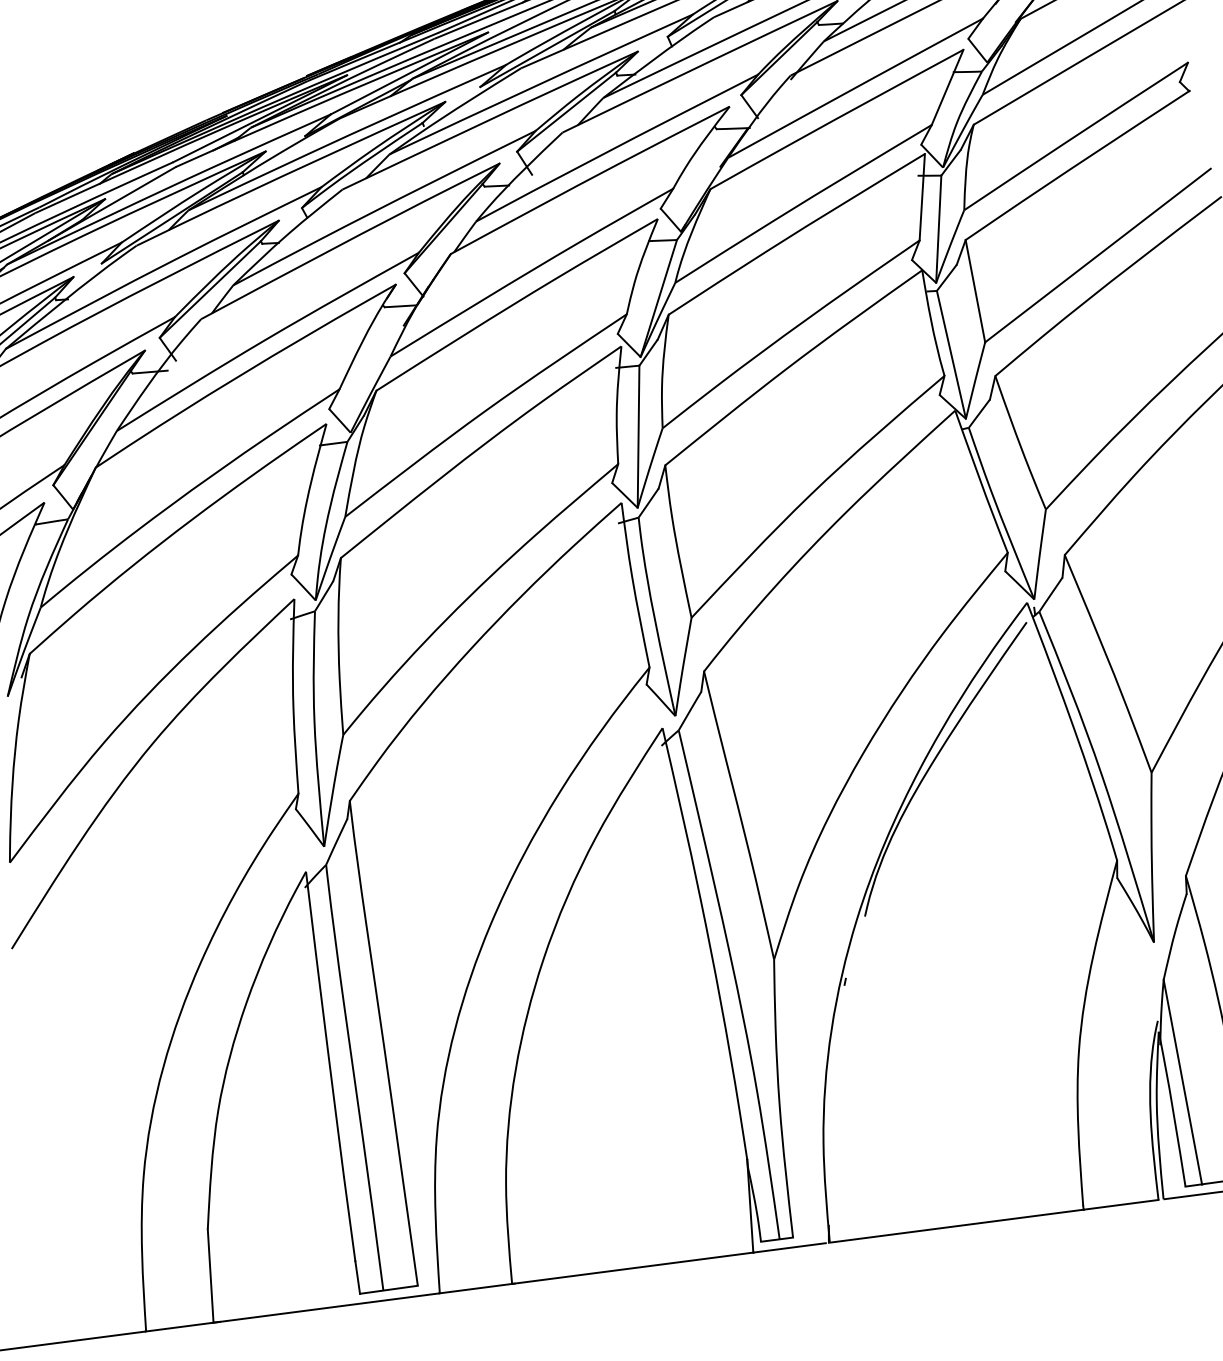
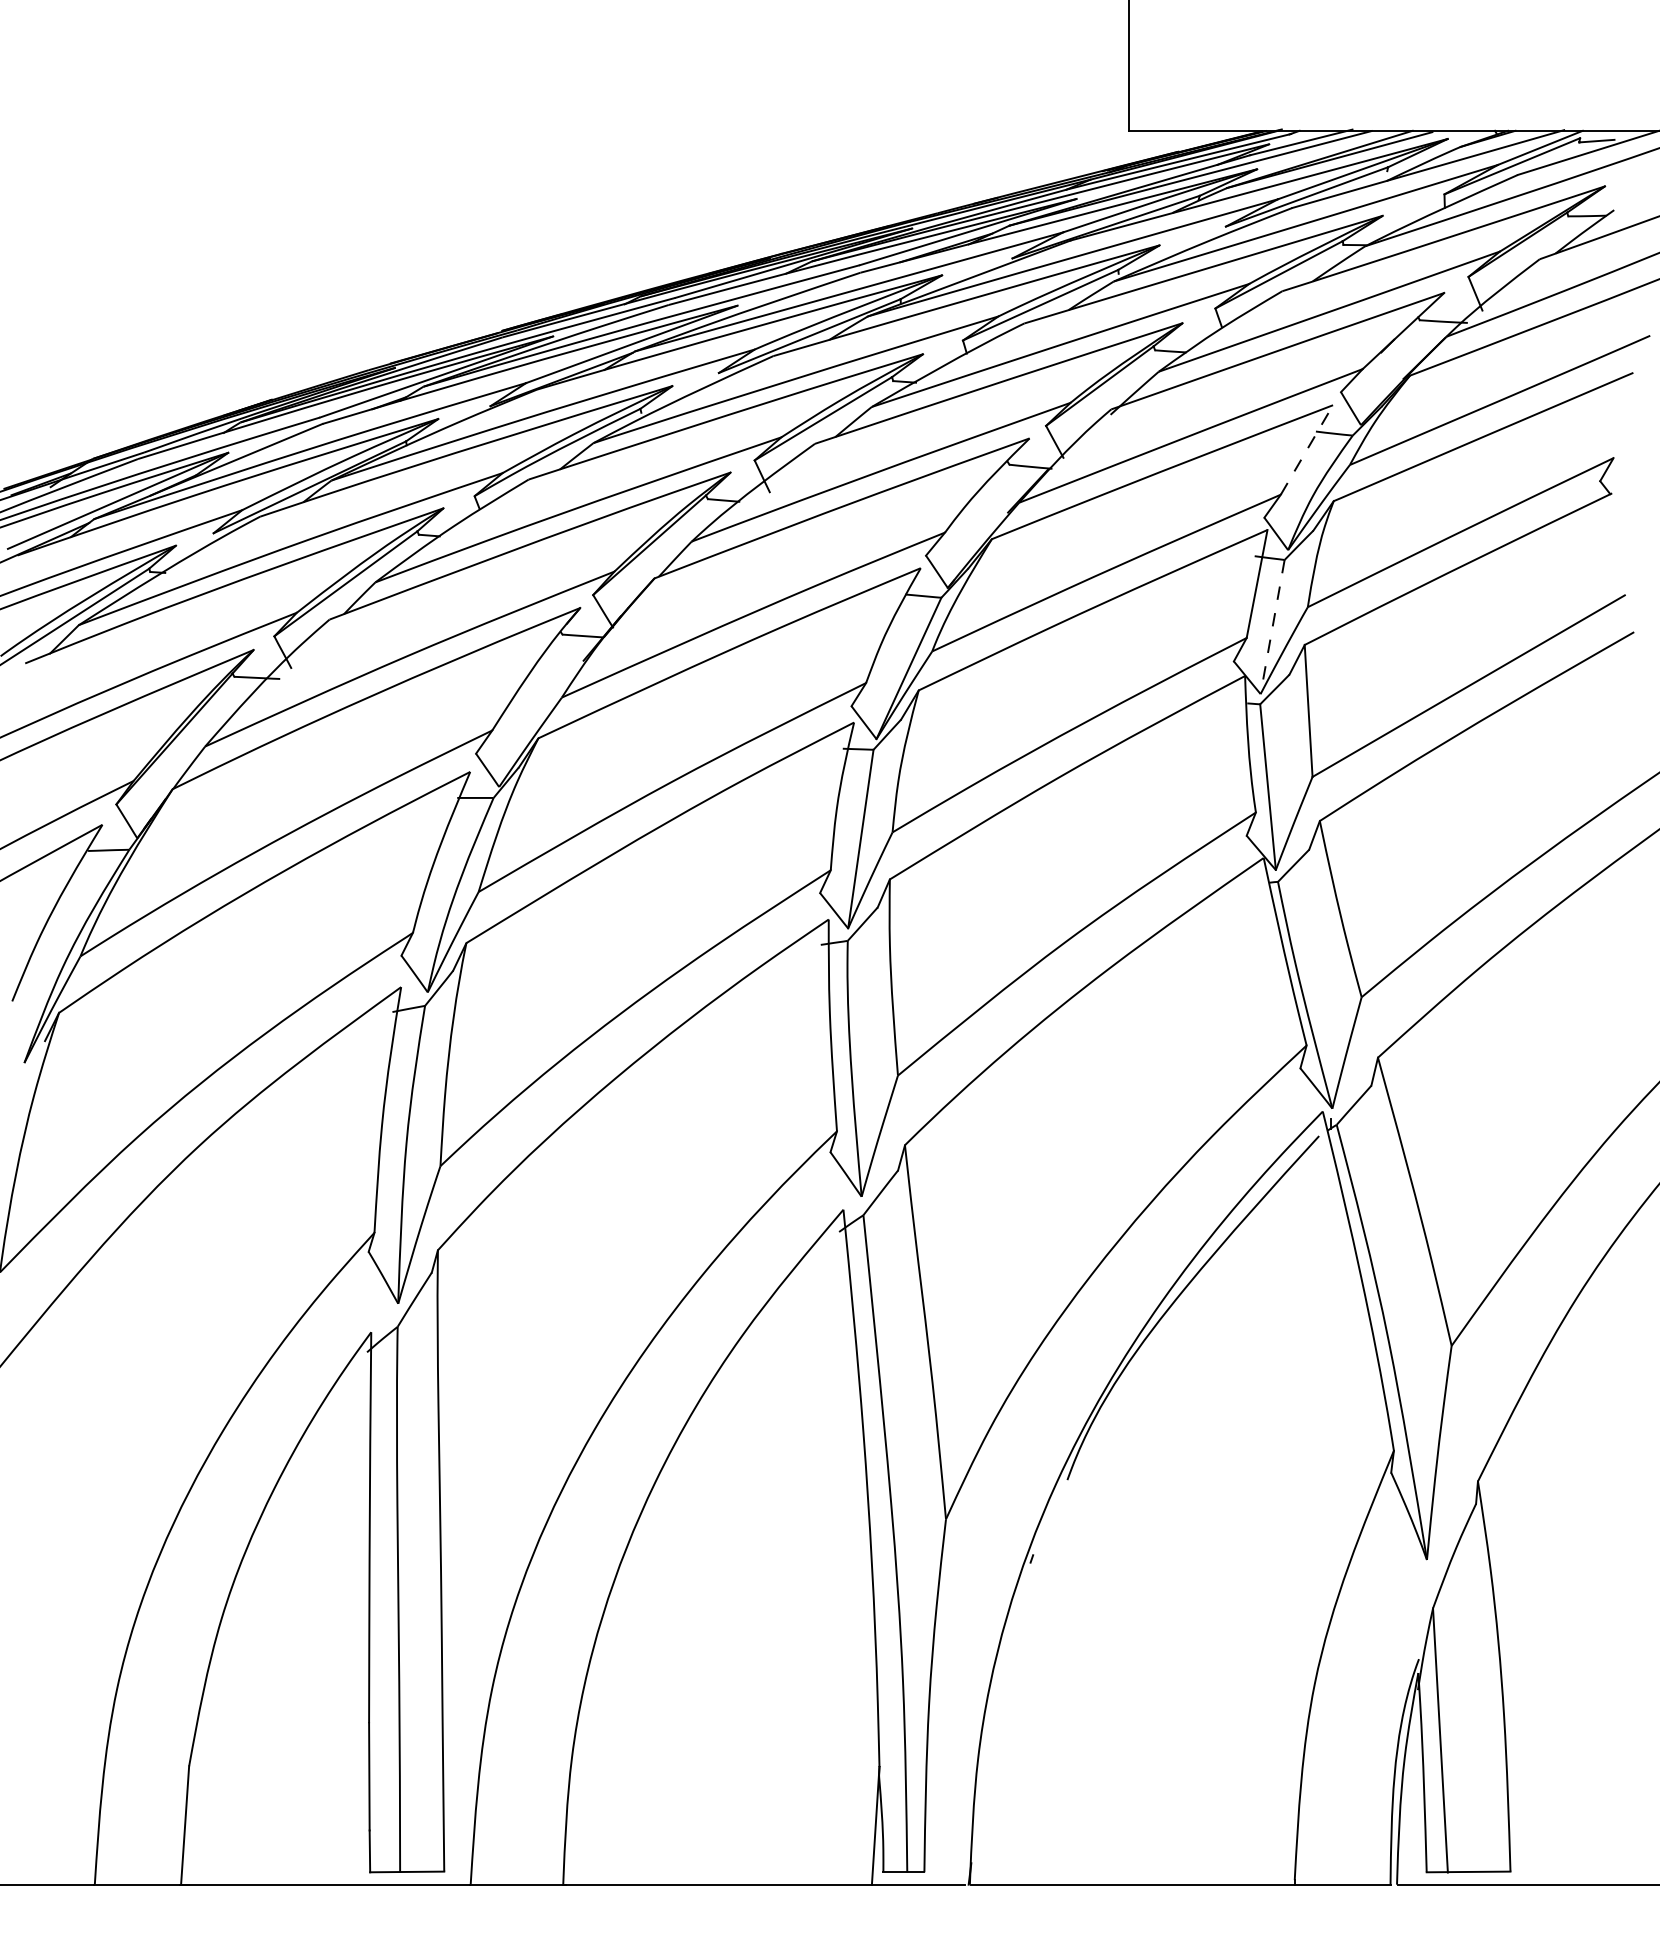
line: (947, 87) -> (1306, 449), solid -> dashed
line: (938, 229) -> (1272, 627), solid -> dashed

